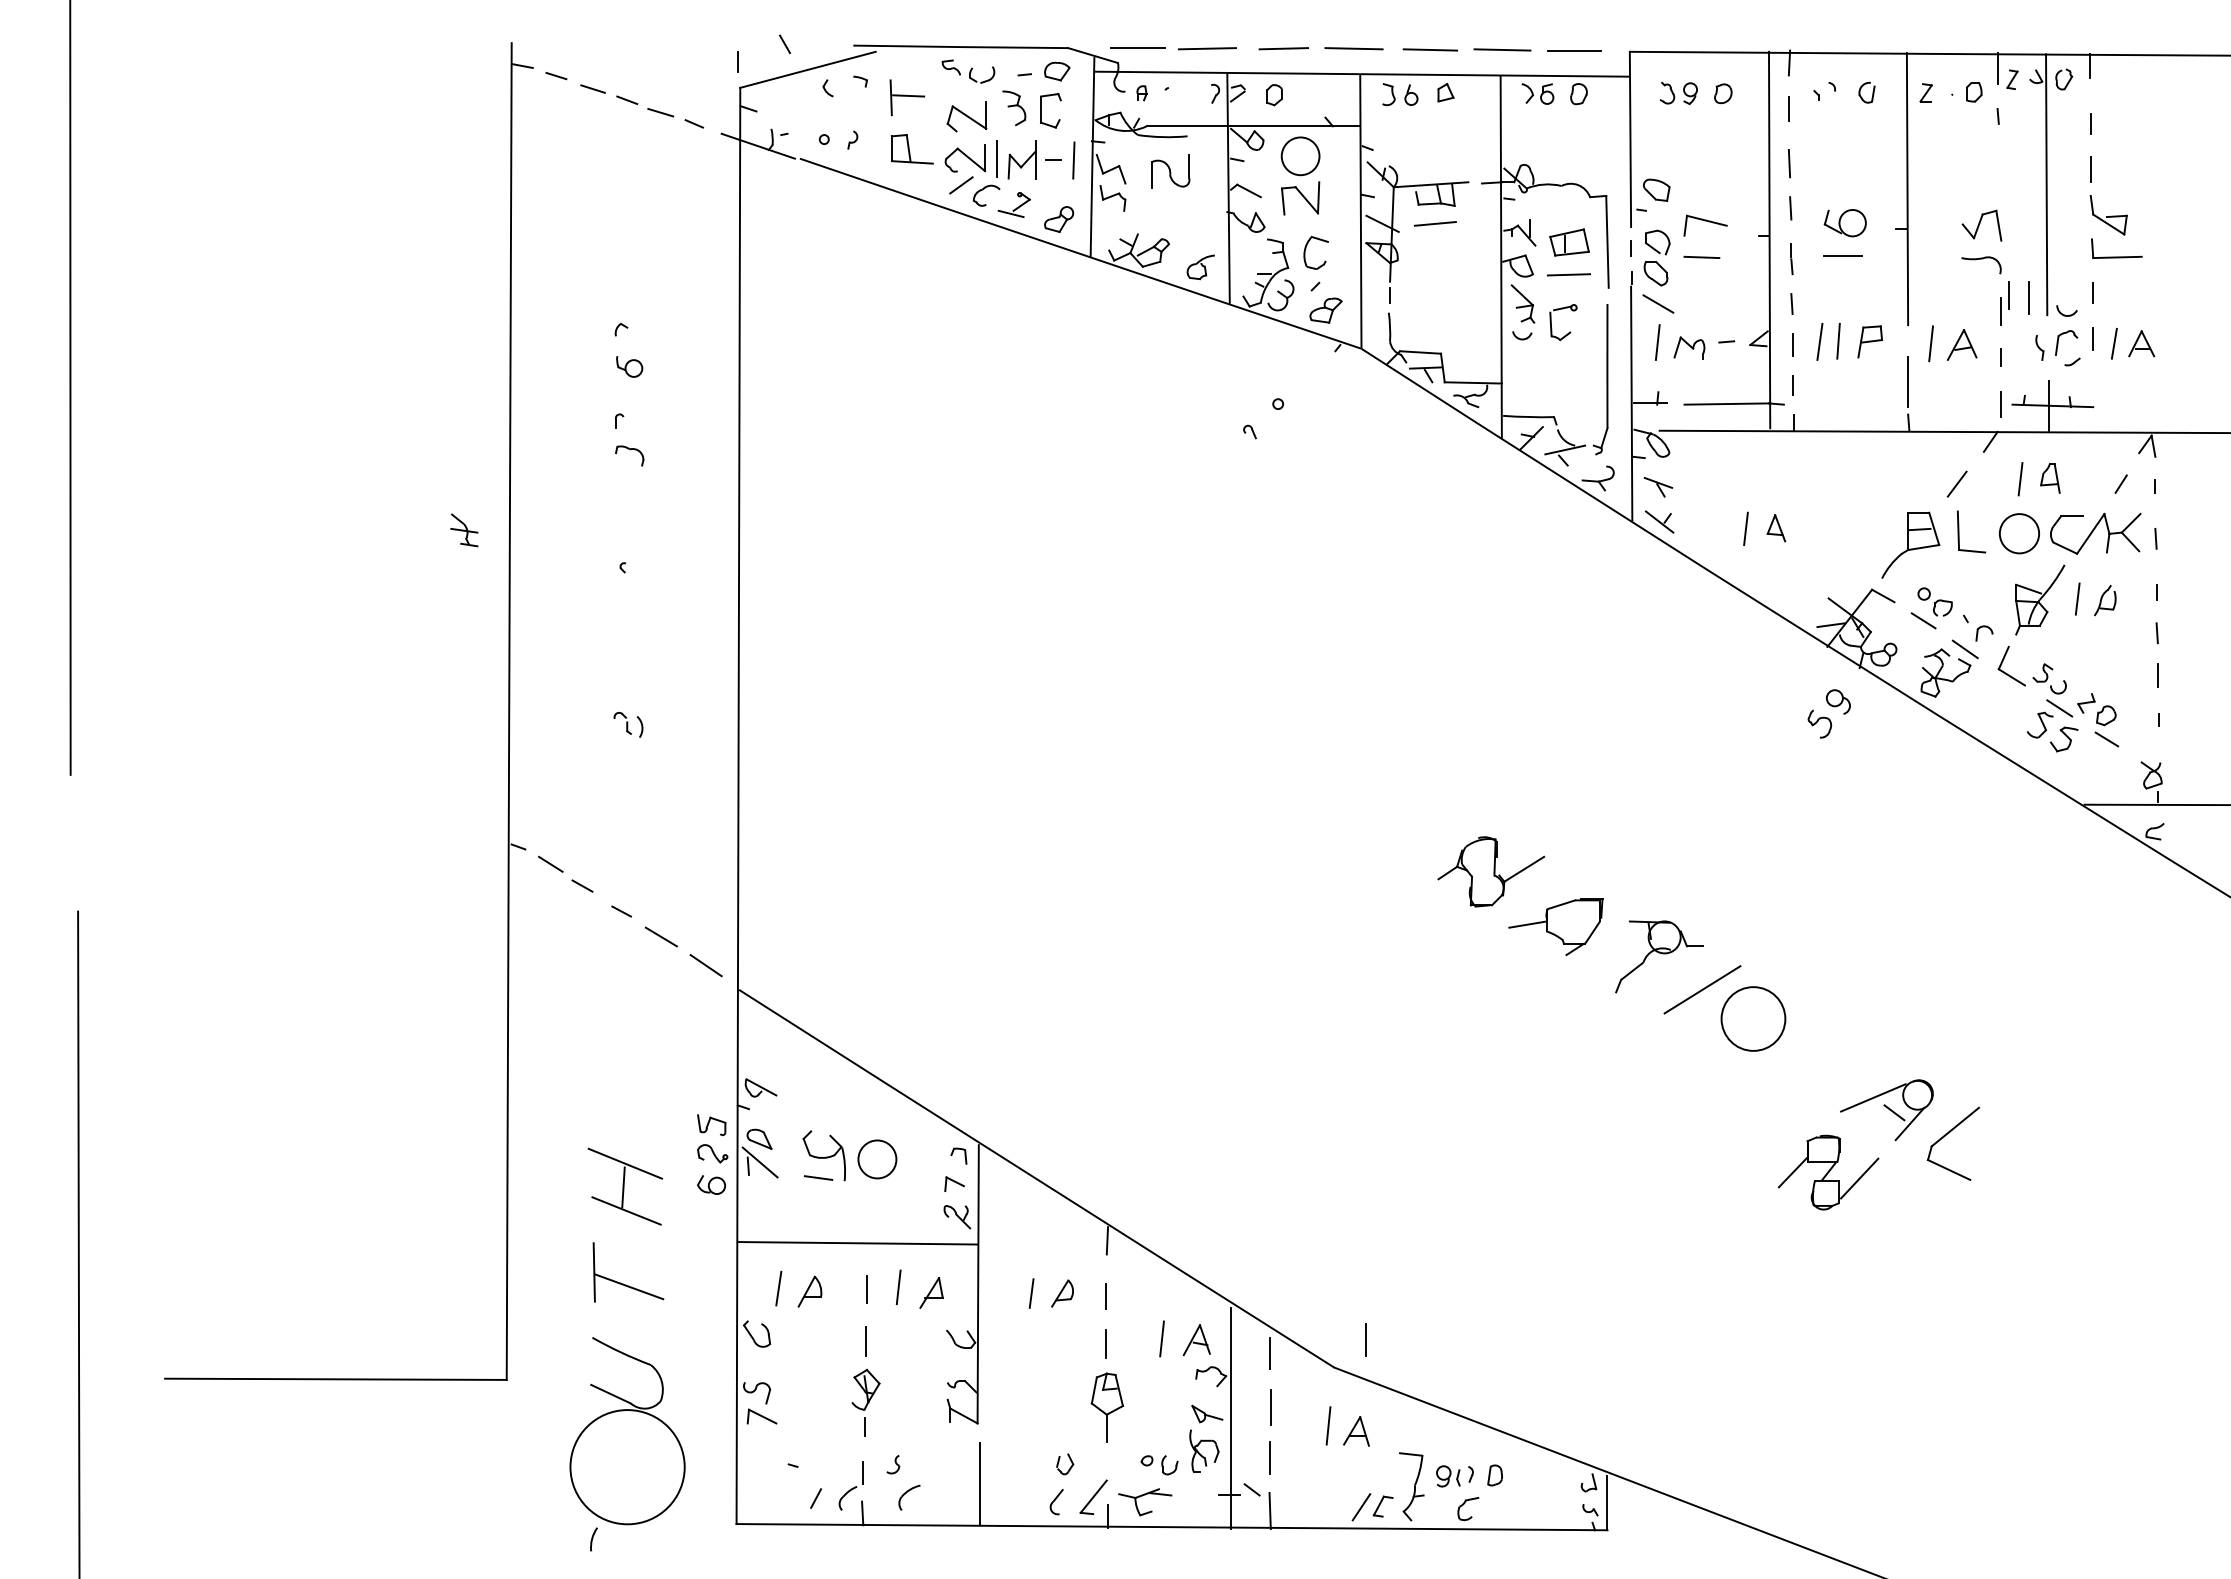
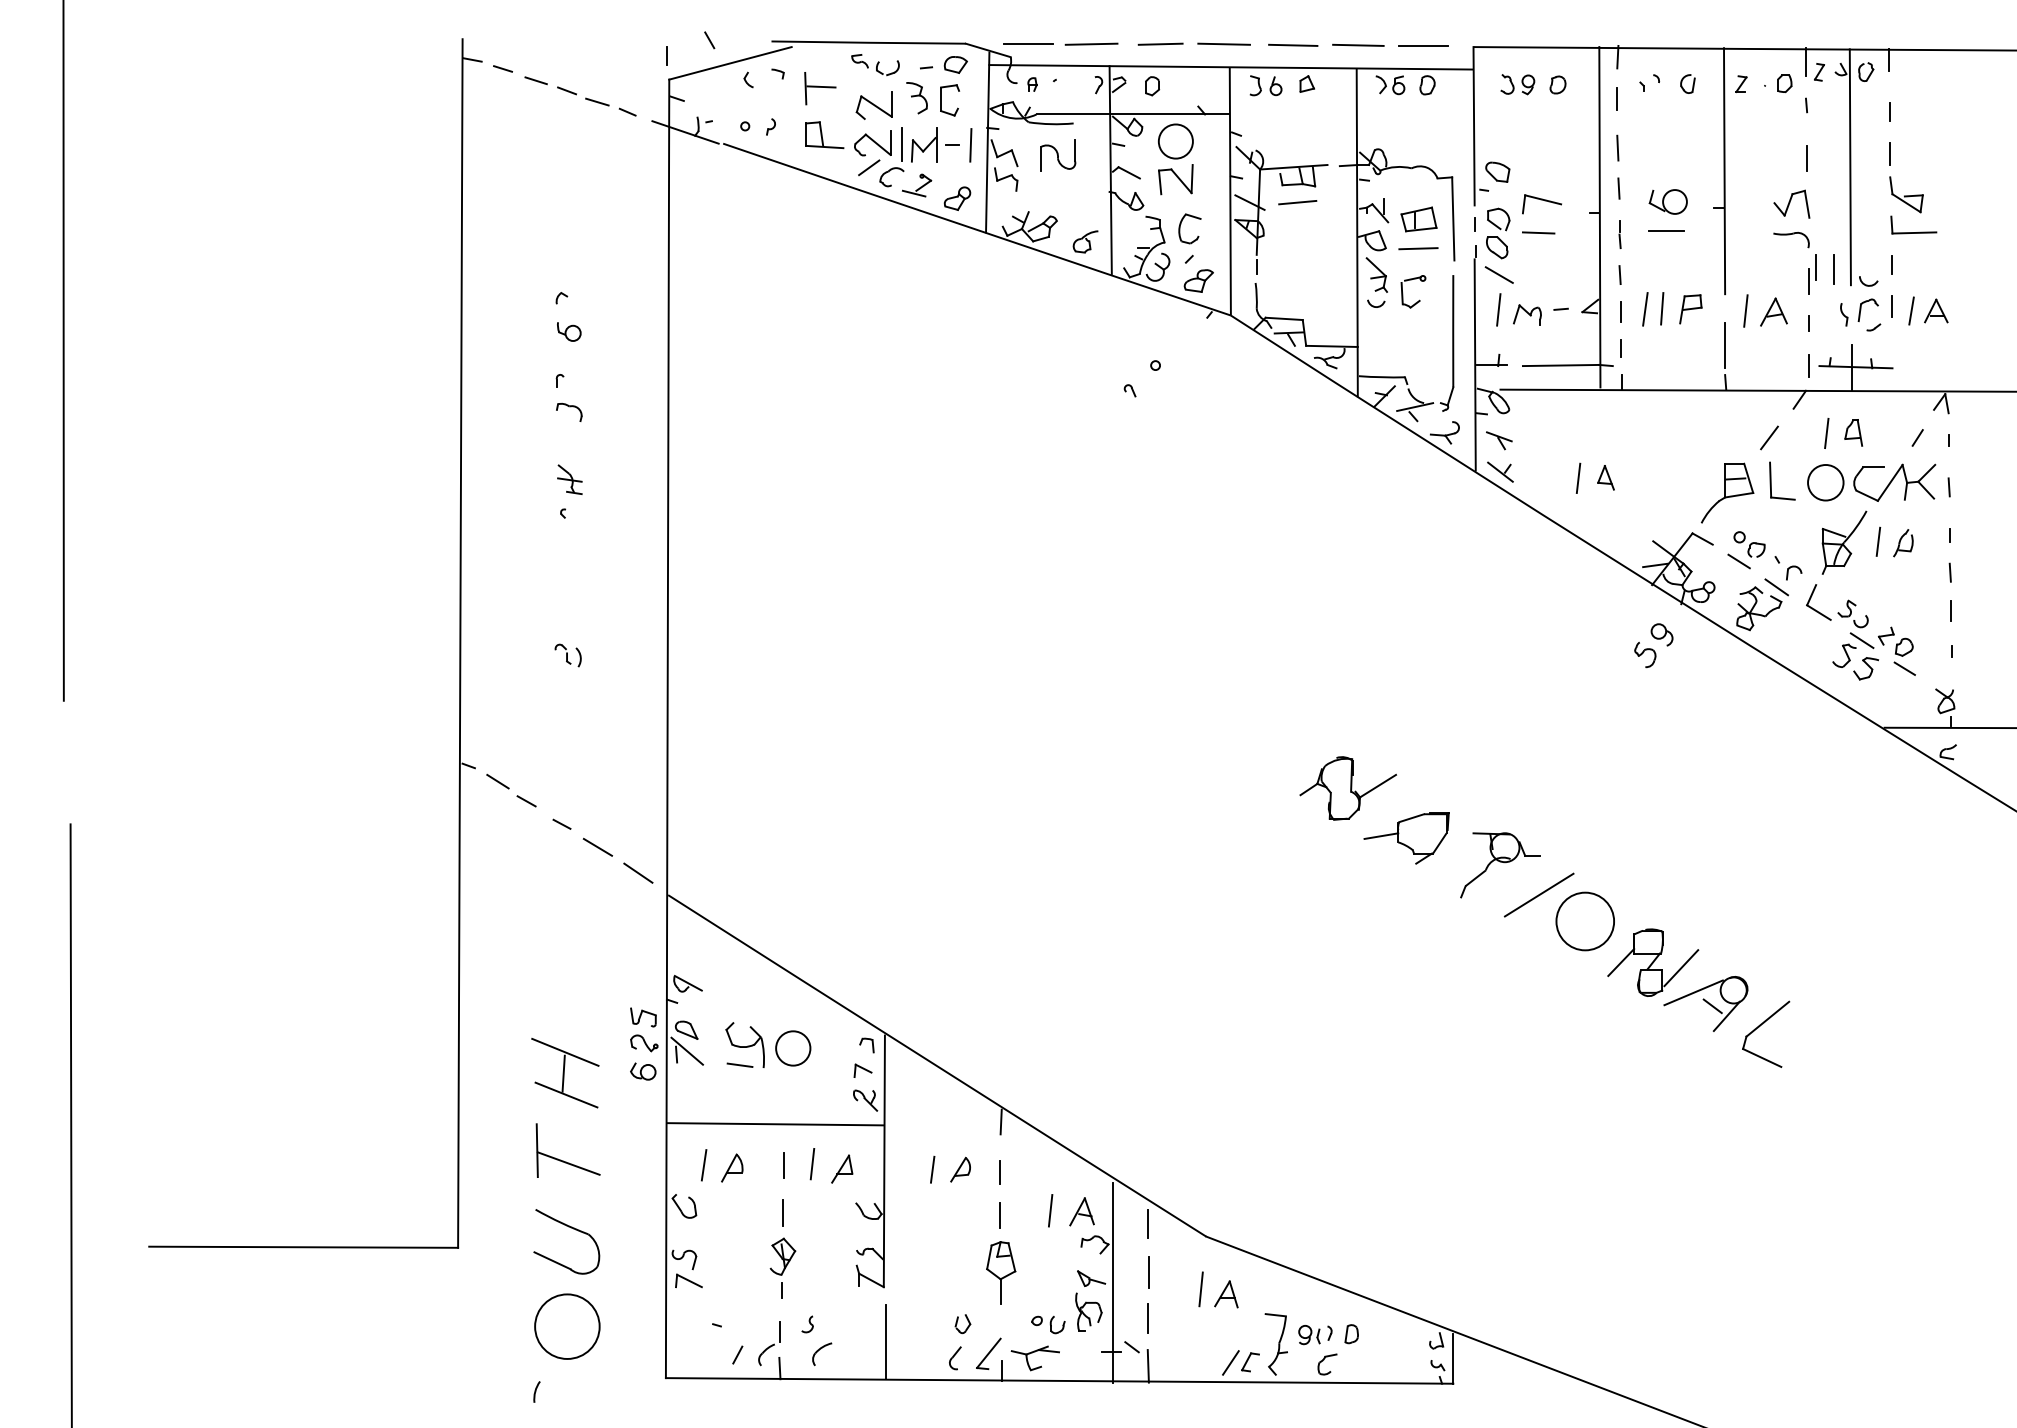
line: (1998, 174) -> (1806, 157), added
part: (464, 530) -> (570, 479), moved
part: (1828, 1172) -> (1653, 962), moved
line: (1365, 1339) -> (1234, 1211), removed
circle: (627, 1466) -> (567, 1326), size x0.62

